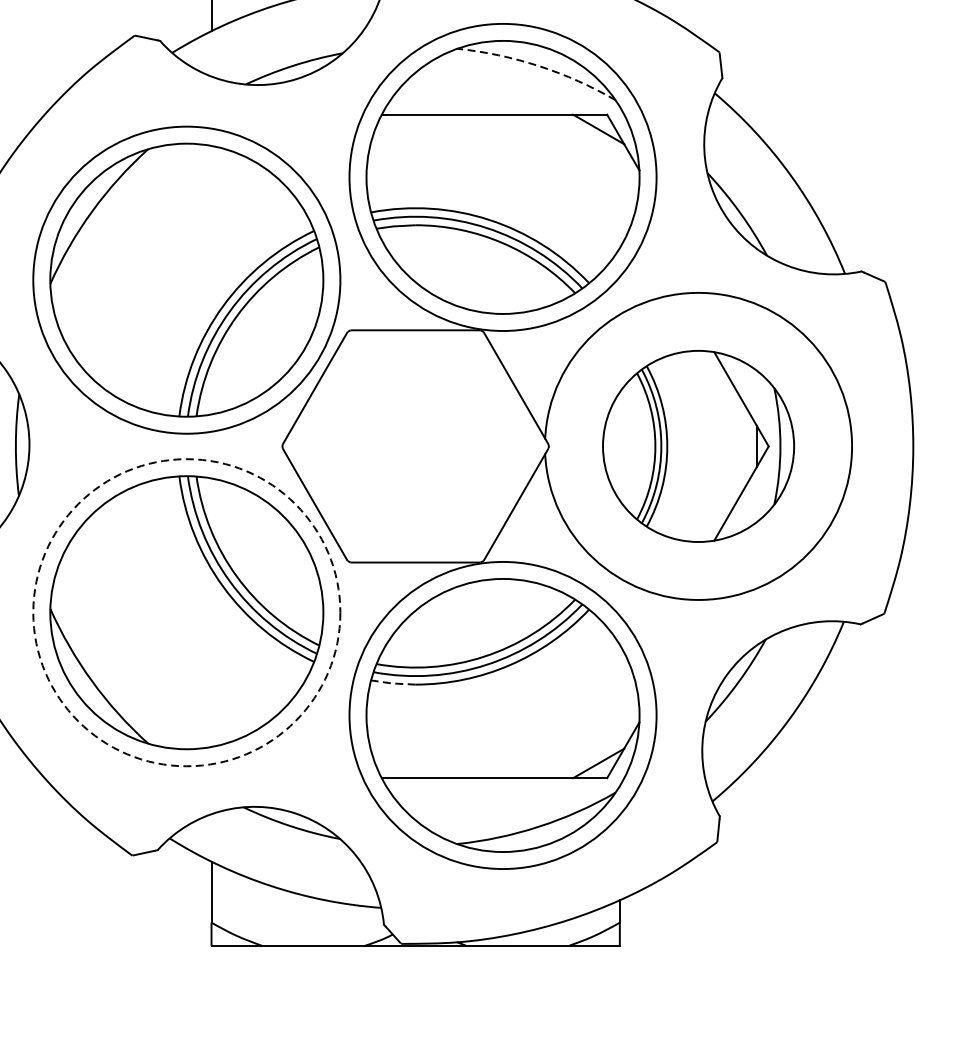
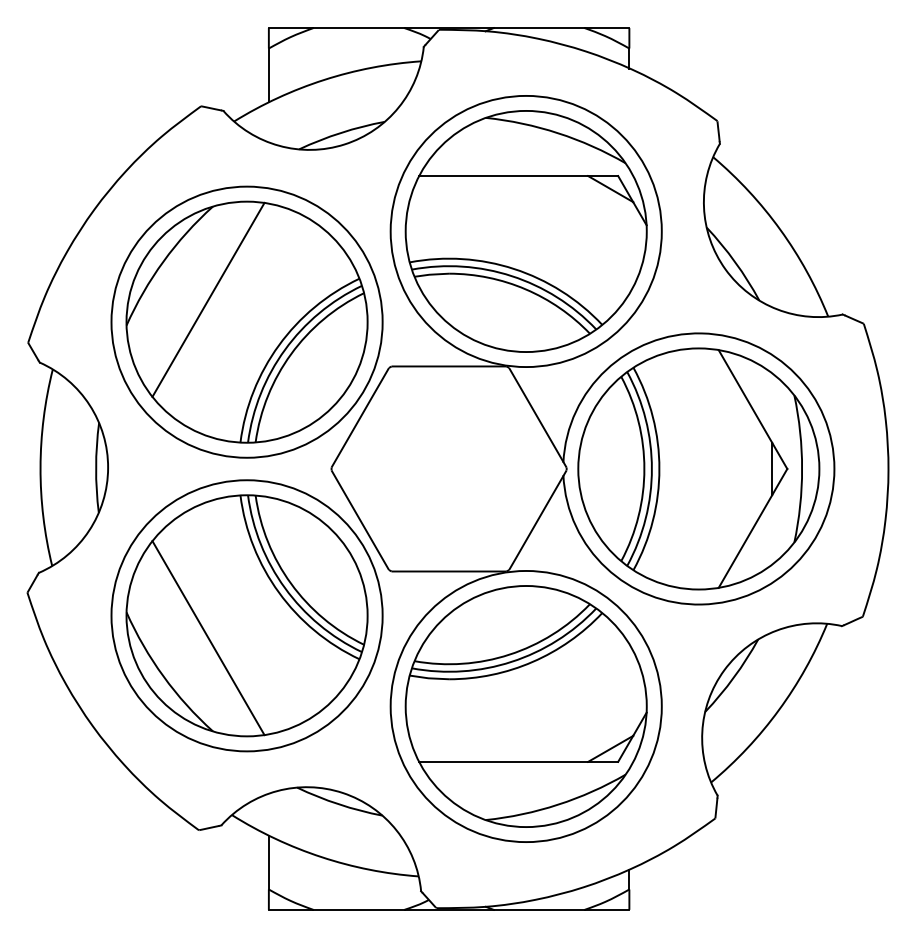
arc: (539, 66) -> (558, 133), dashed -> solid
line: (143, 254) -> (208, 299), added
part: (698, 445) -> (698, 468), size x1.43
circle: (186, 612) -> (246, 615), dashed -> solid
line: (143, 638) -> (208, 638), added
line: (392, 683) -> (428, 678), dashed -> solid

